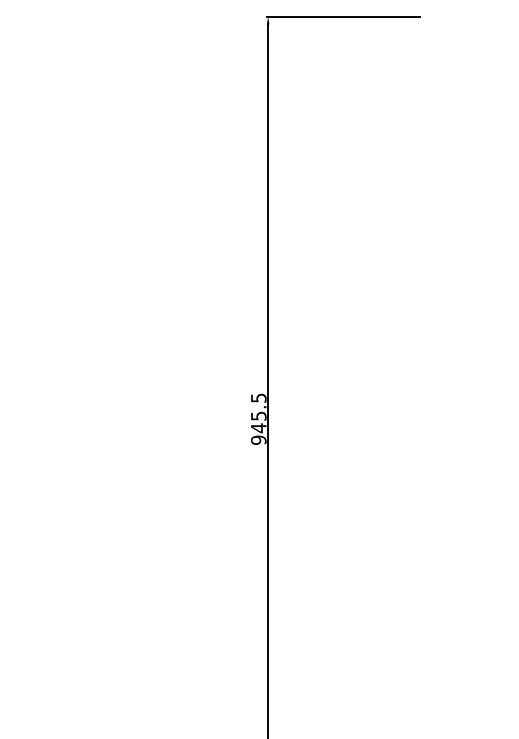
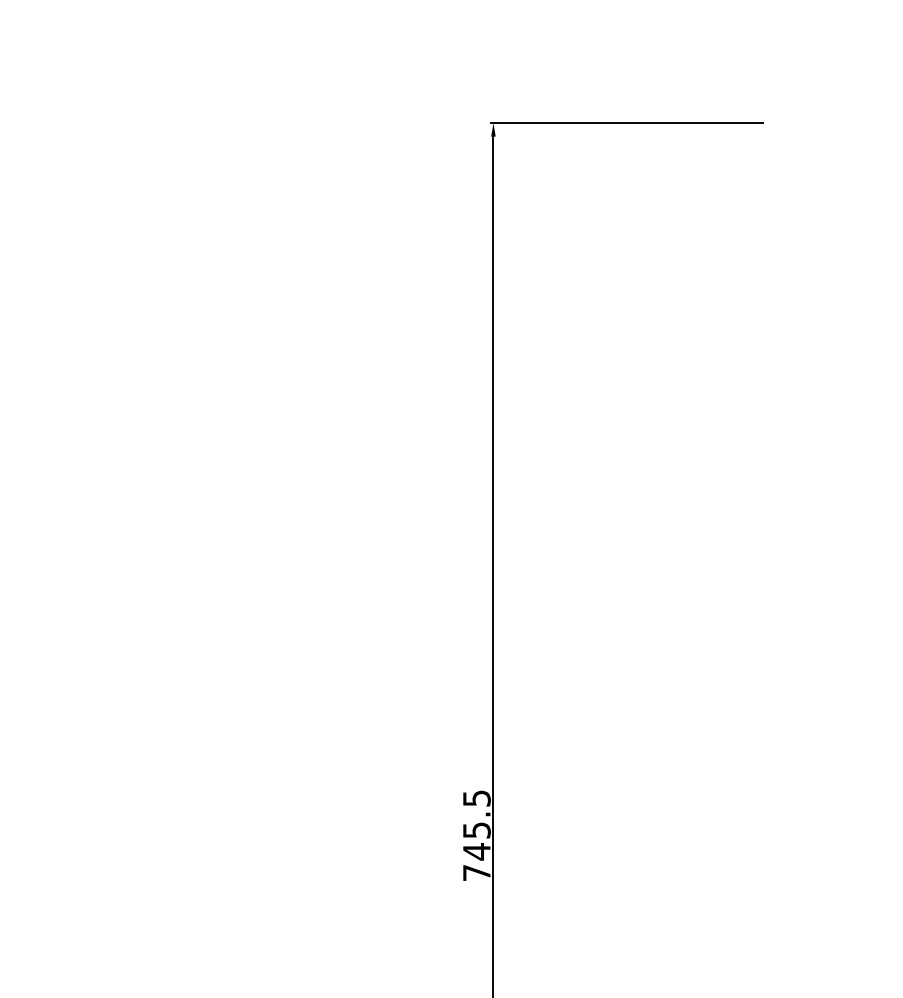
text: (258, 439) -> (476, 871), 945.5 -> 745.5

